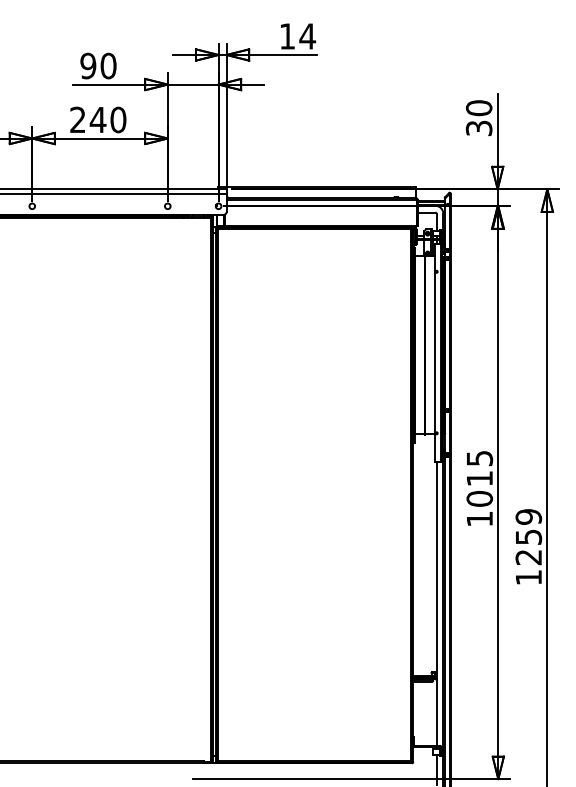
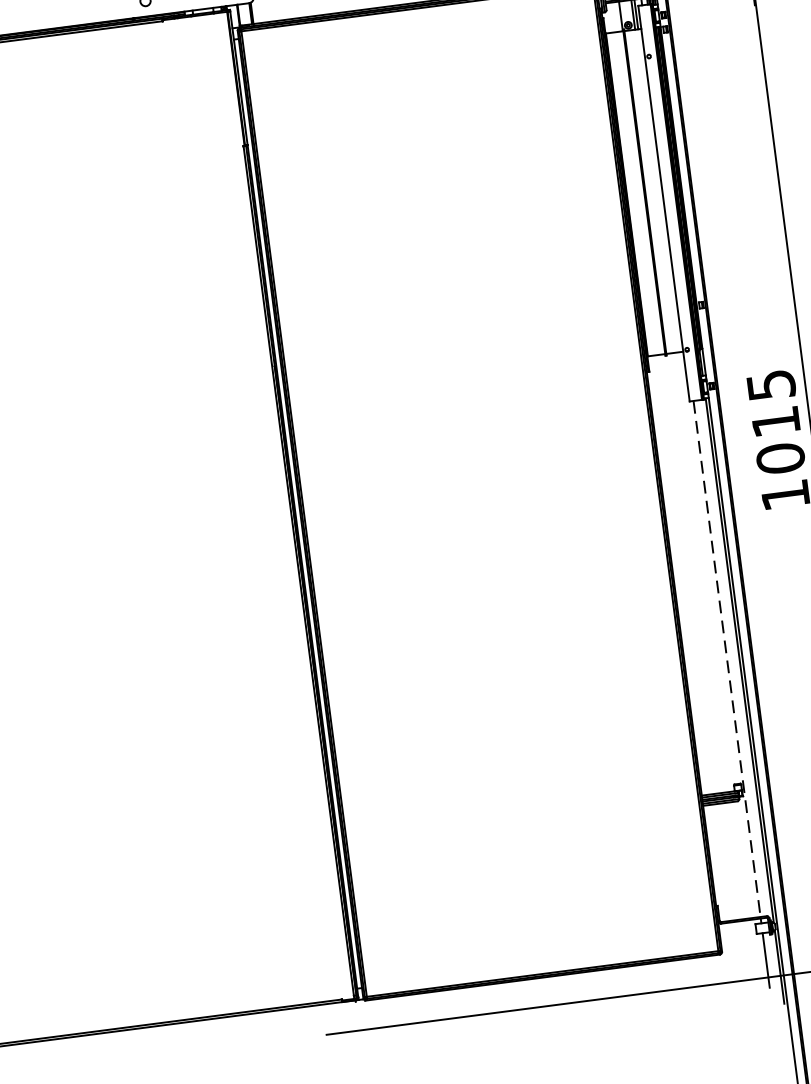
line: (436, 604) -> (727, 660), solid -> dashed

